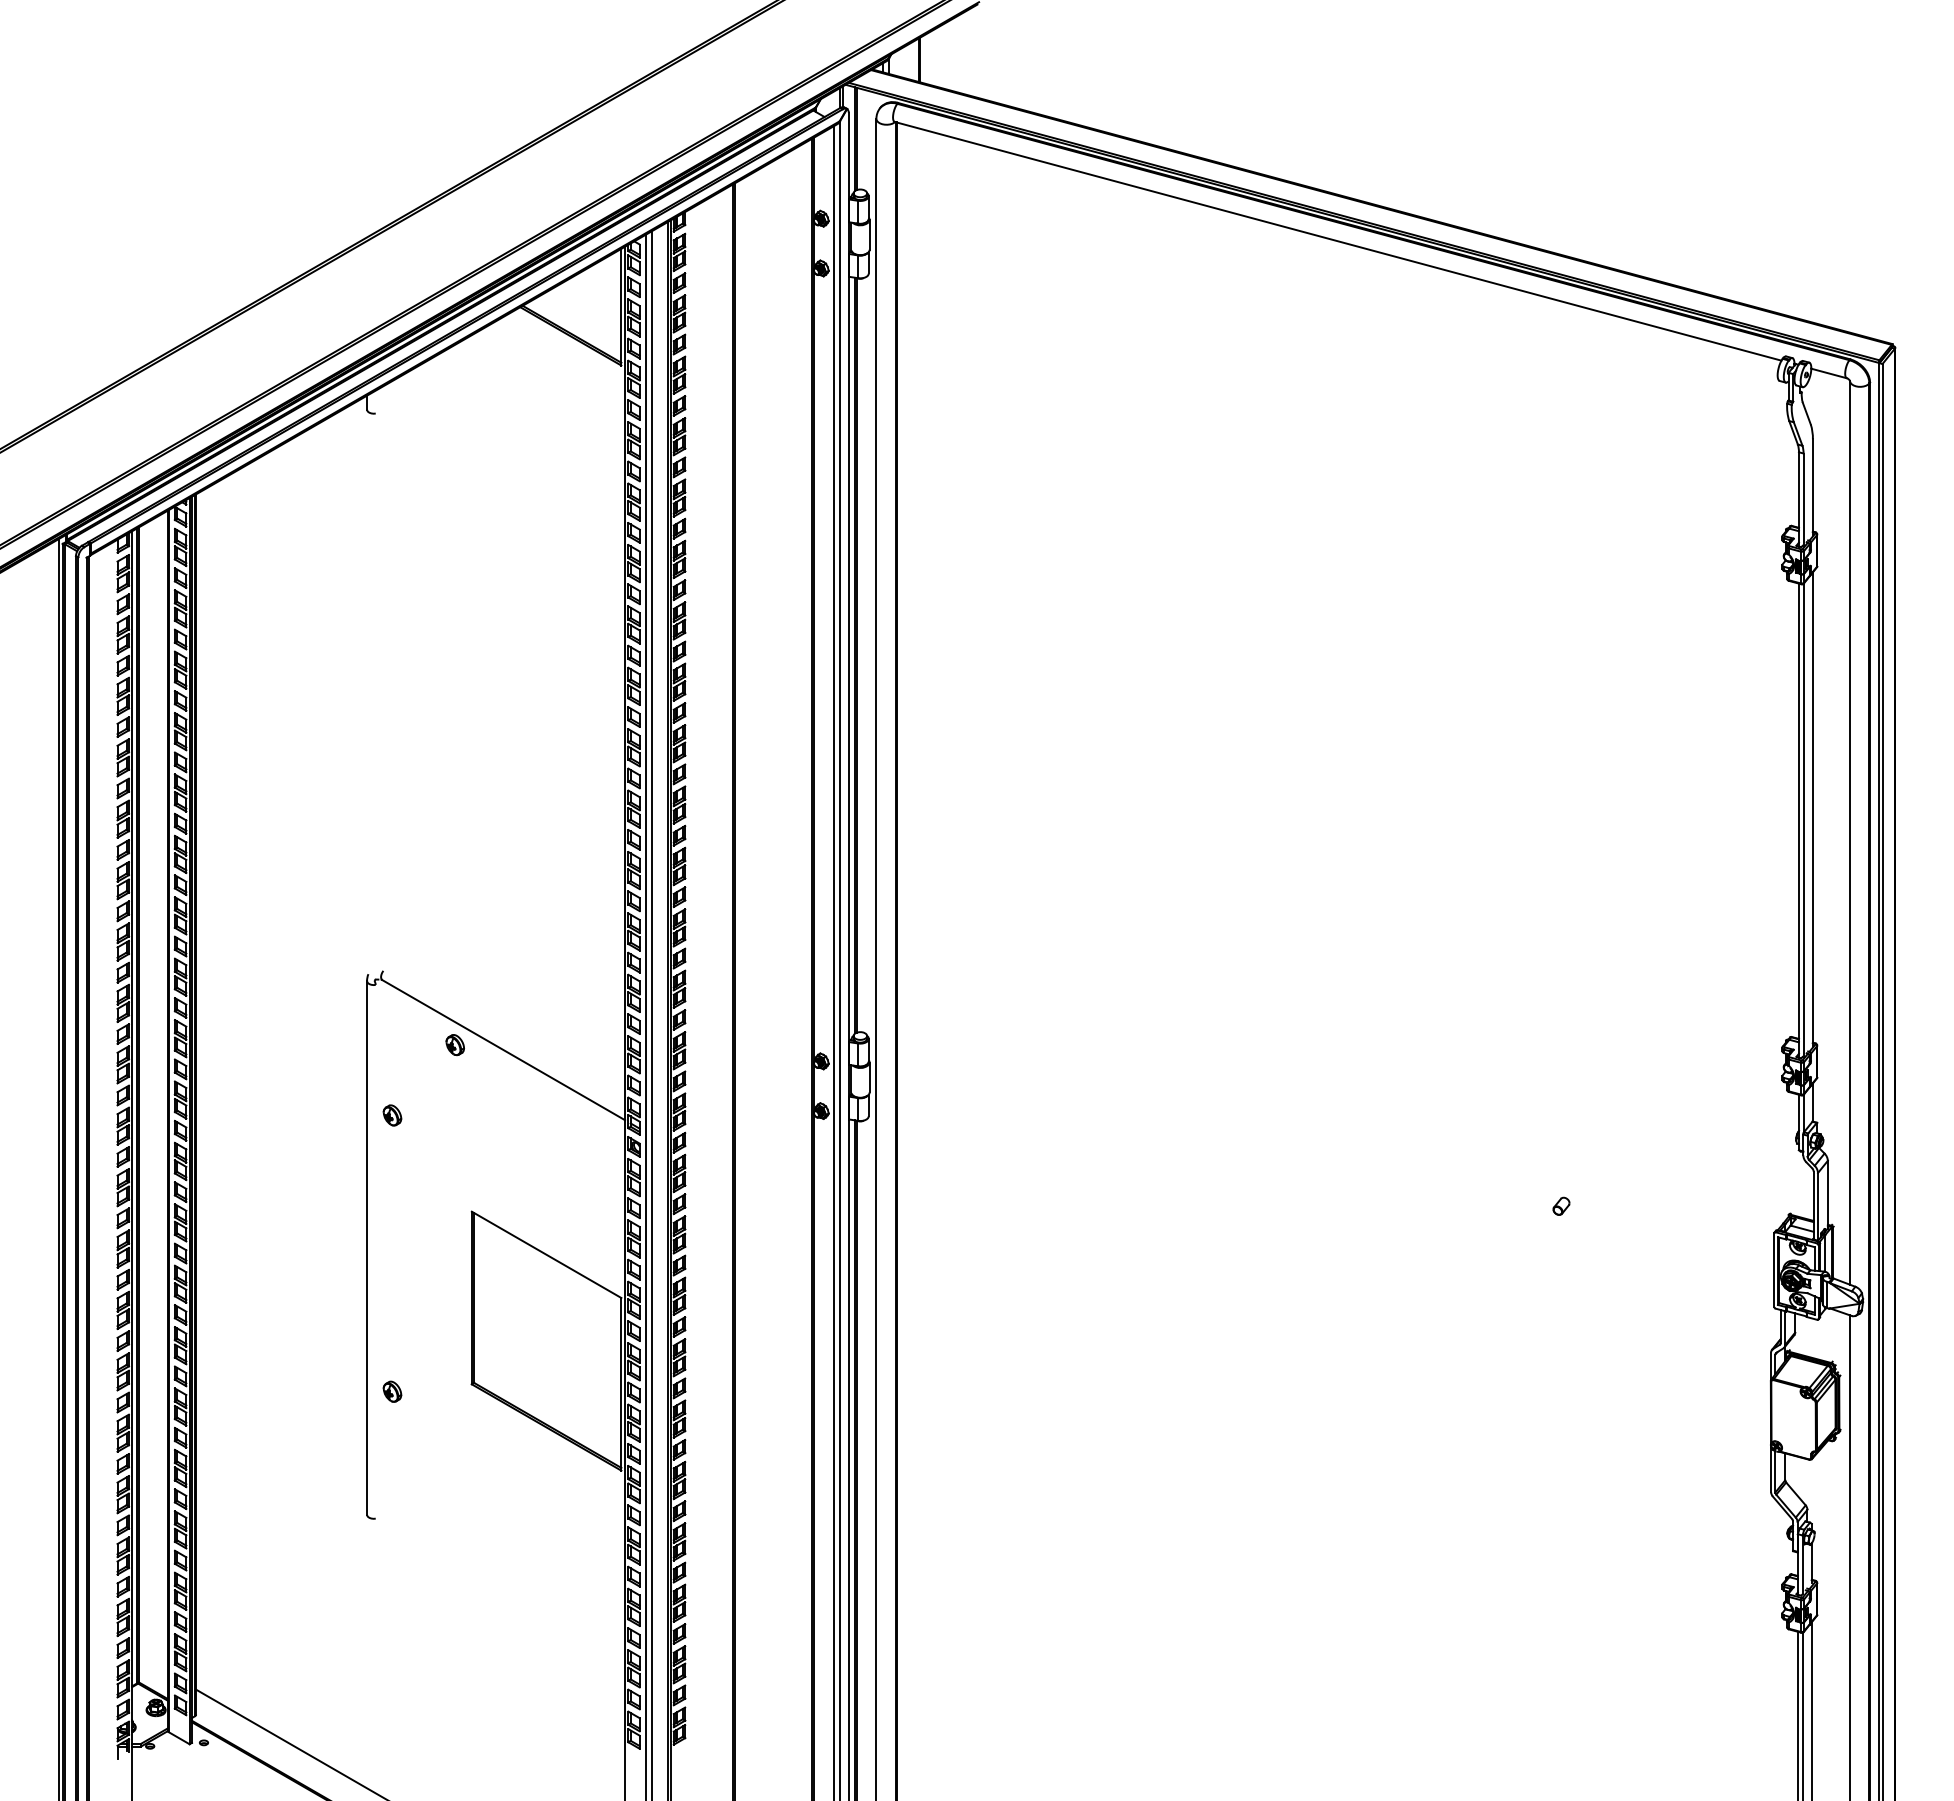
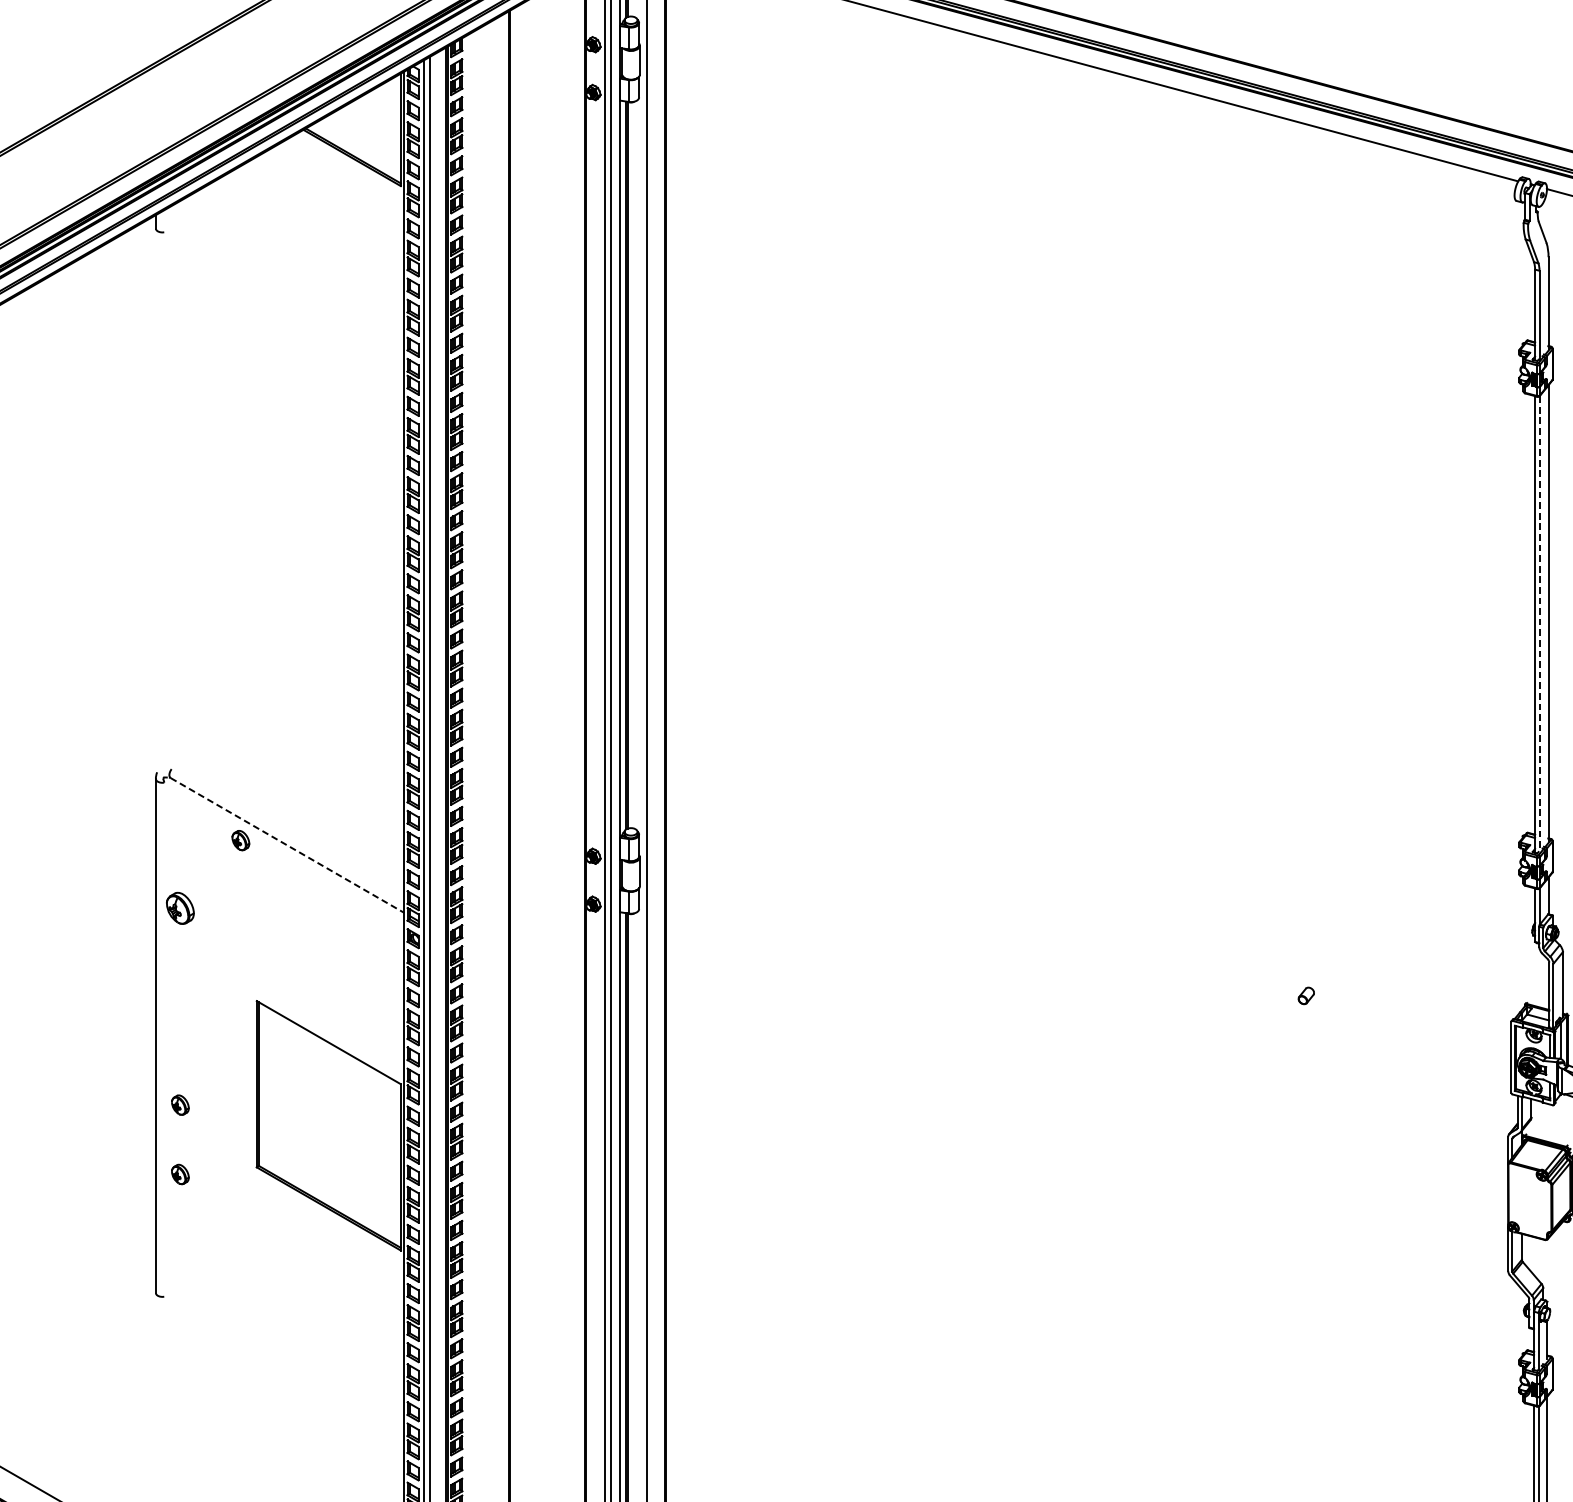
line: (1803, 820) -> (1539, 624), solid -> dashed
line: (504, 1050) -> (288, 845), solid -> dashed
part: (392, 1115) -> (180, 908), size x1.6
part: (392, 1319) -> (180, 1104), added

